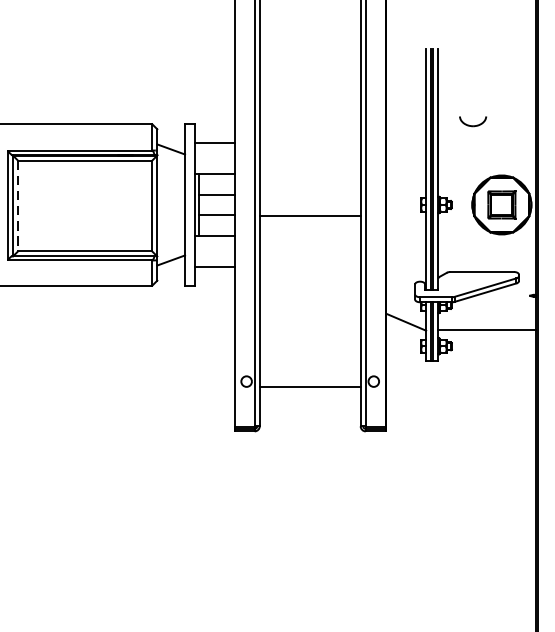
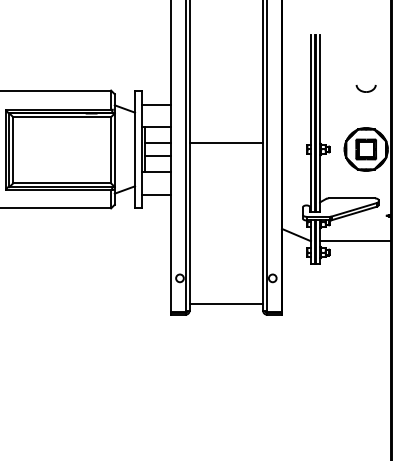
part: (472, 121) -> (365, 88), moved
line: (18, 206) -> (13, 150), dashed -> solid
line: (310, 215) -> (226, 143), moved
line: (310, 387) -> (226, 304), moved

